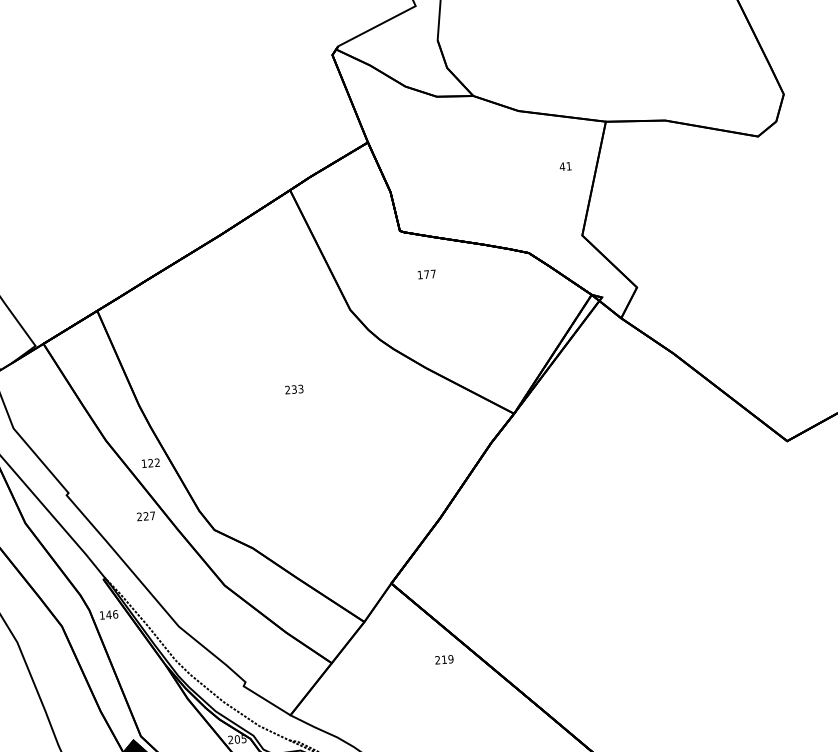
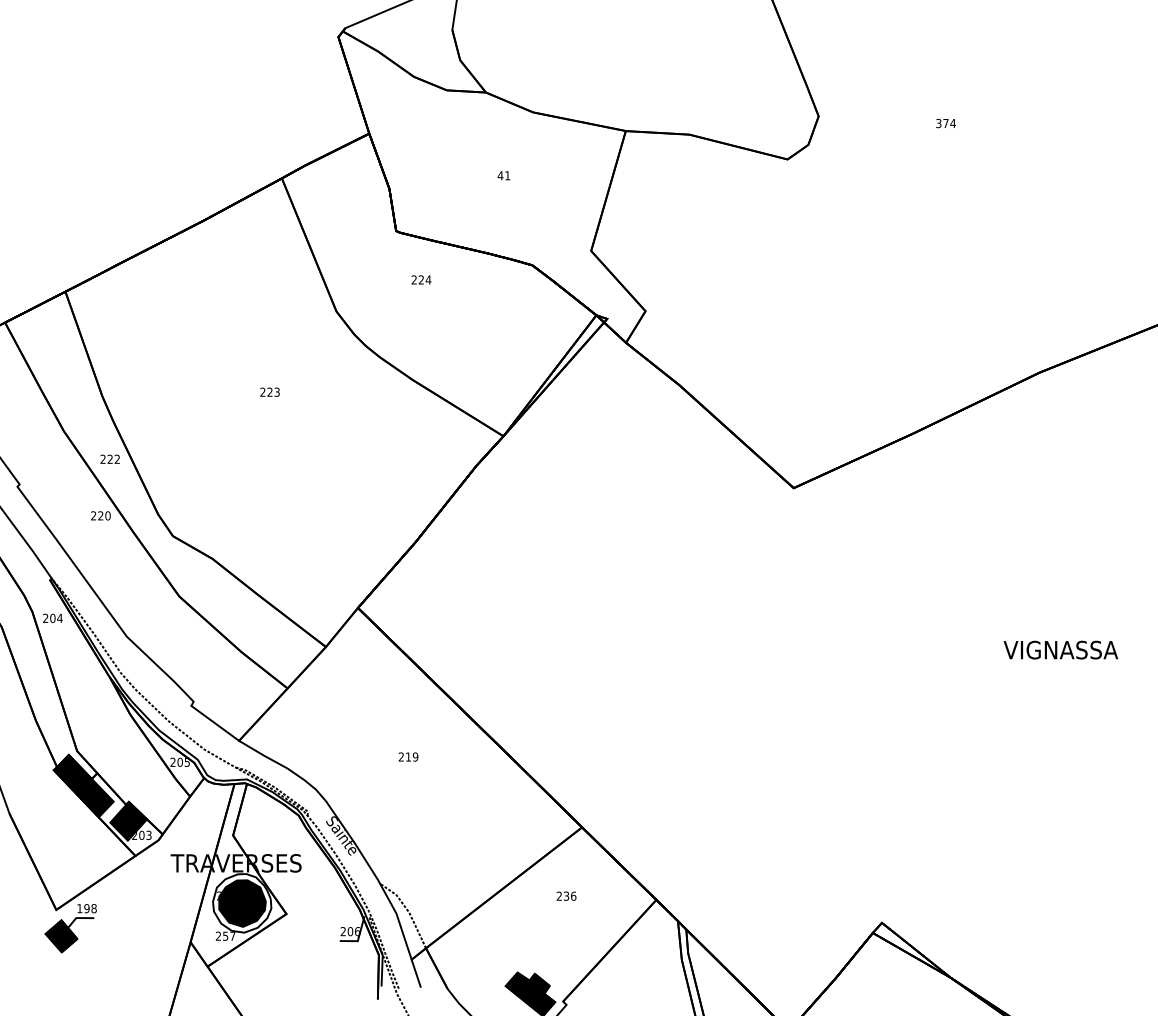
text: (565, 166) -> (503, 175), moved
text: (426, 274) -> (421, 279), 177 -> 224
text: (293, 389) -> (269, 392), 233 -> 223
text: (143, 462) -> (102, 458), 122 -> 222
text: (152, 515) -> (107, 515), 227 -> 220
text: (108, 614) -> (52, 617), 146 -> 204
text: (444, 659) -> (408, 756), moved

